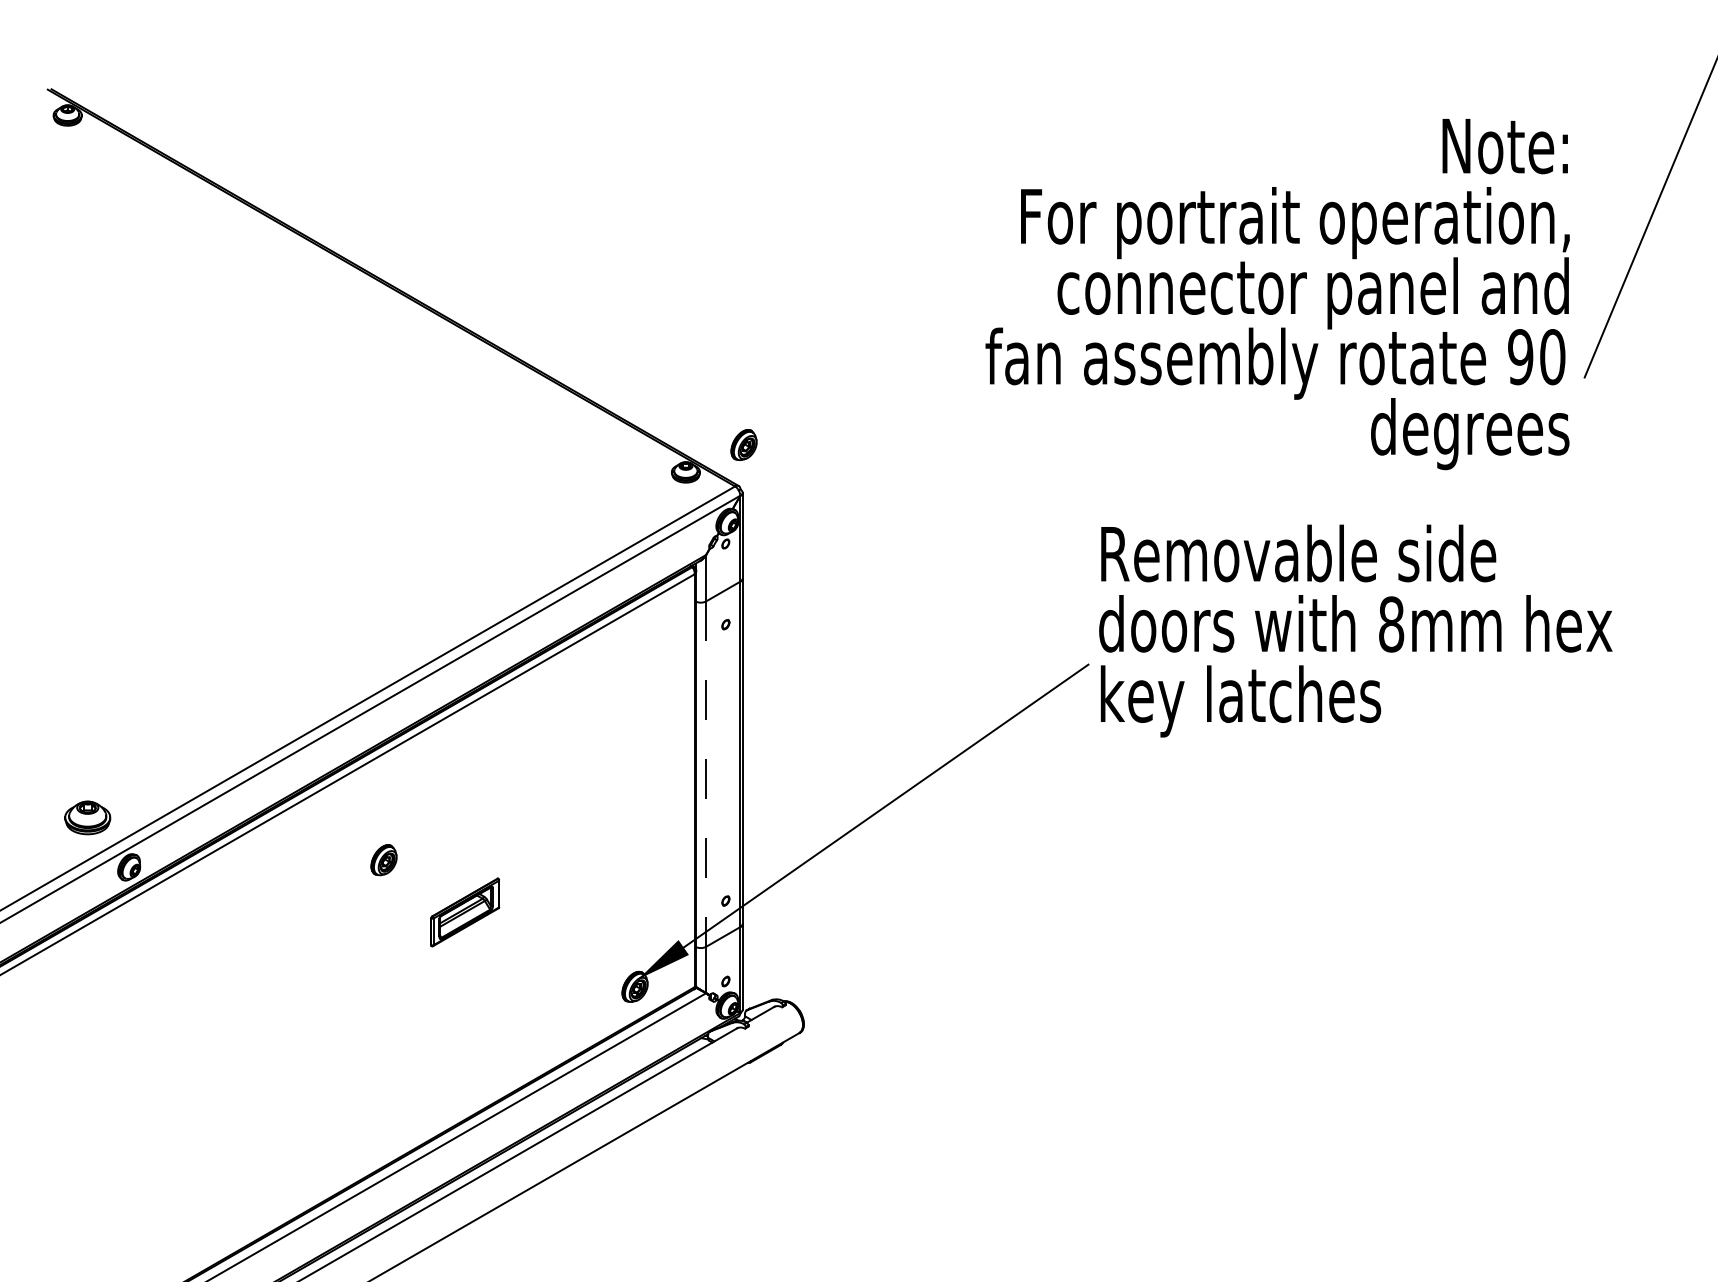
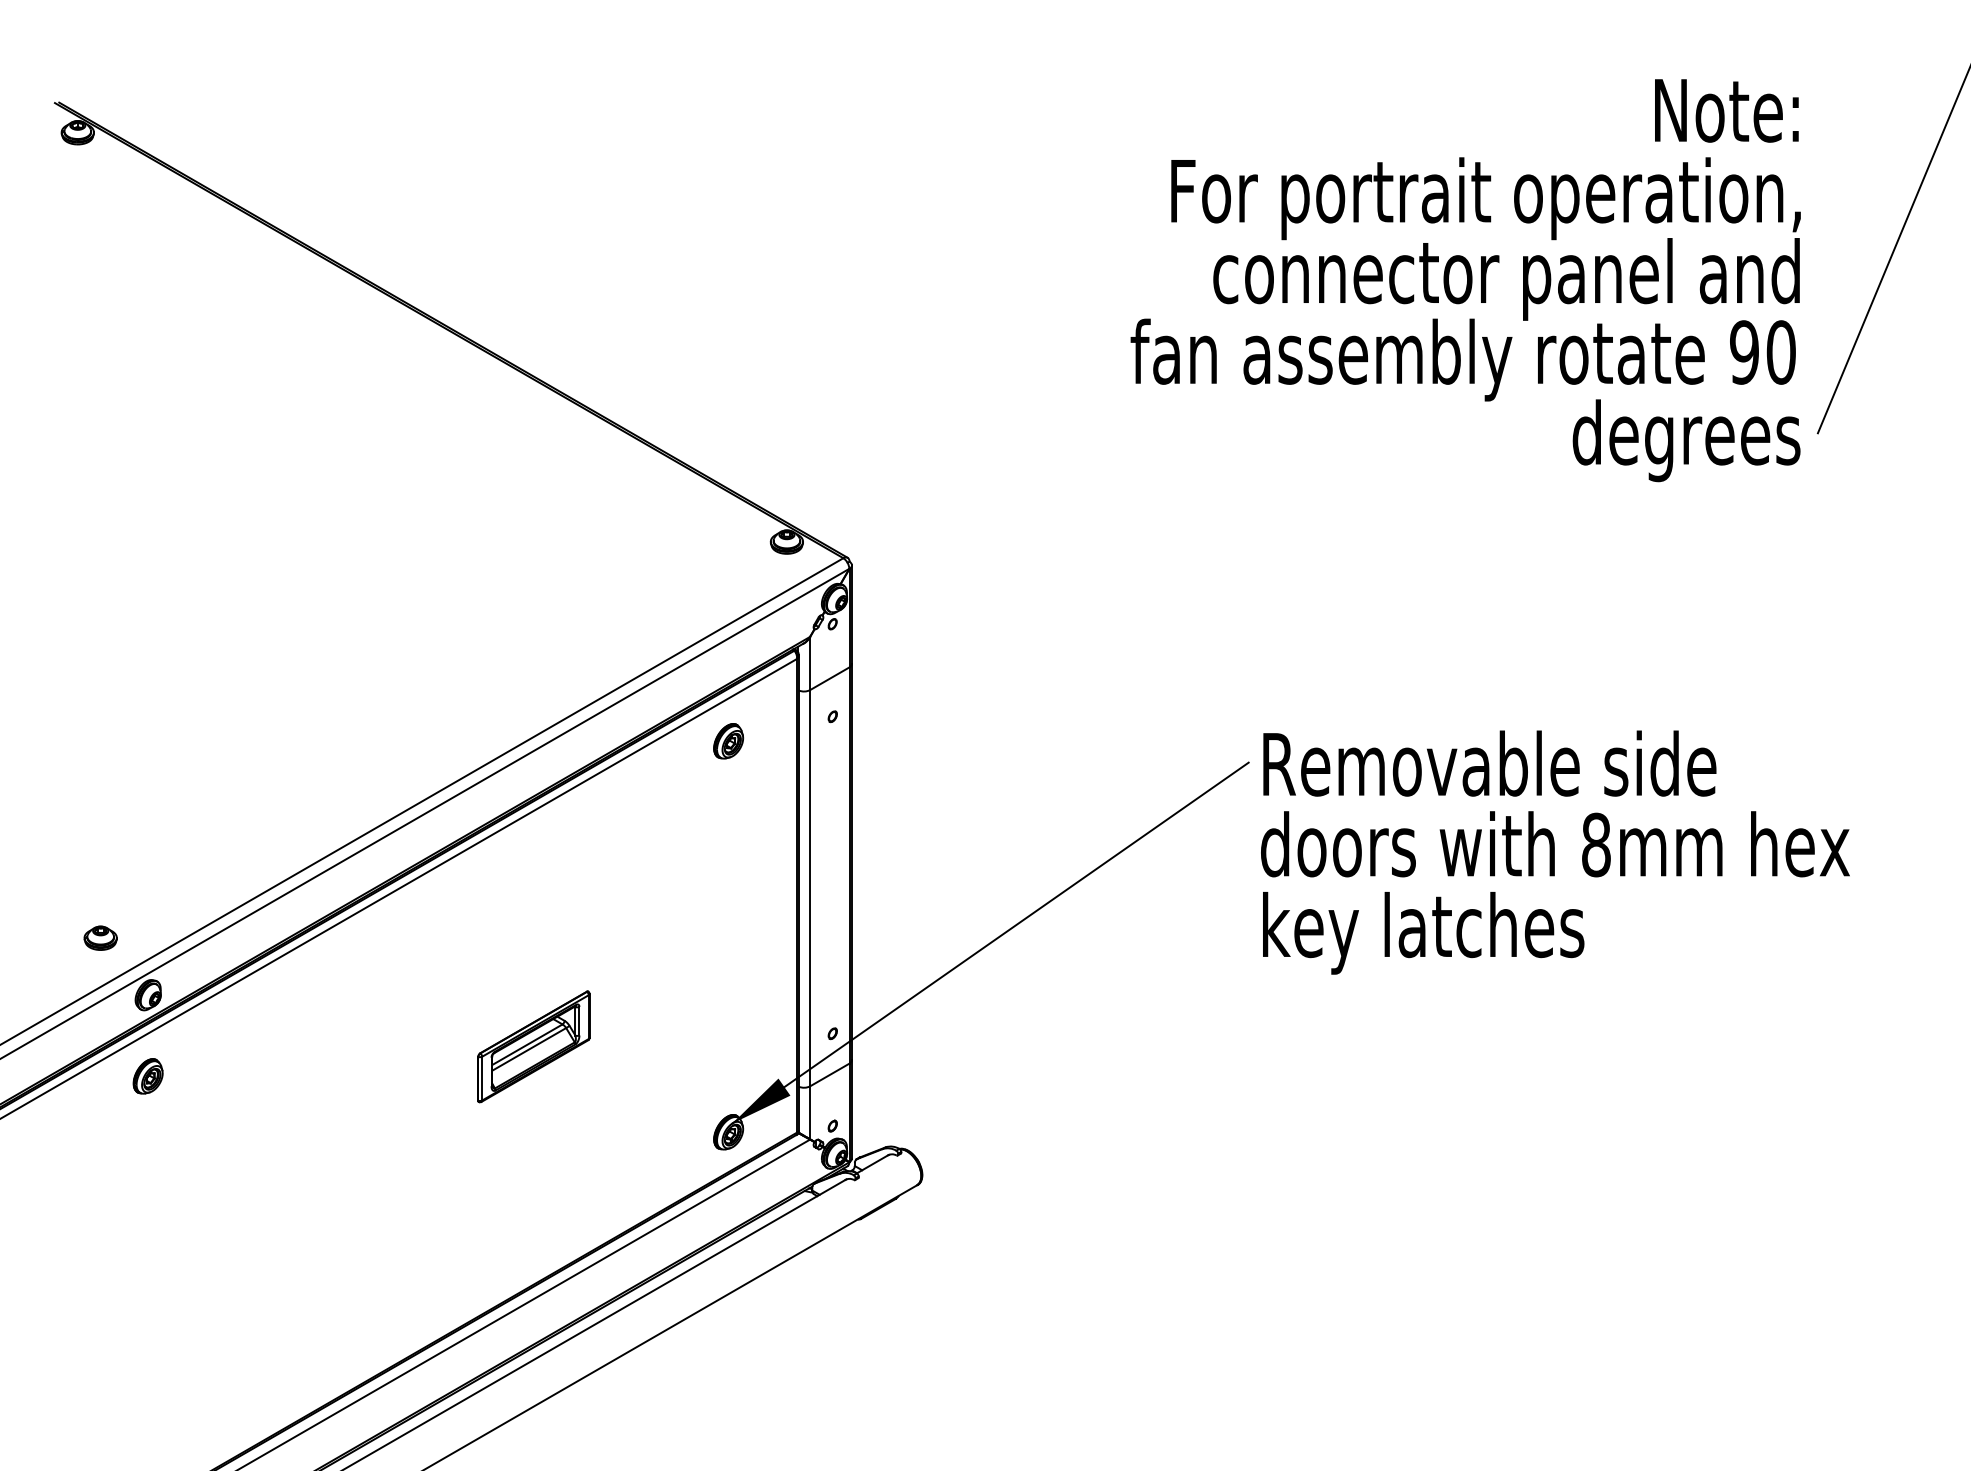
text: (1277, 294) -> (1465, 280), moved
part: (743, 444) -> (727, 740), moved
text: (1355, 630) -> (1555, 851), moved
line: (706, 774) -> (810, 888), dashed -> solid
part: (87, 817) -> (100, 937), size x0.62
part: (383, 860) -> (147, 1076), moved
part: (464, 912) -> (532, 1046), size x1.43

